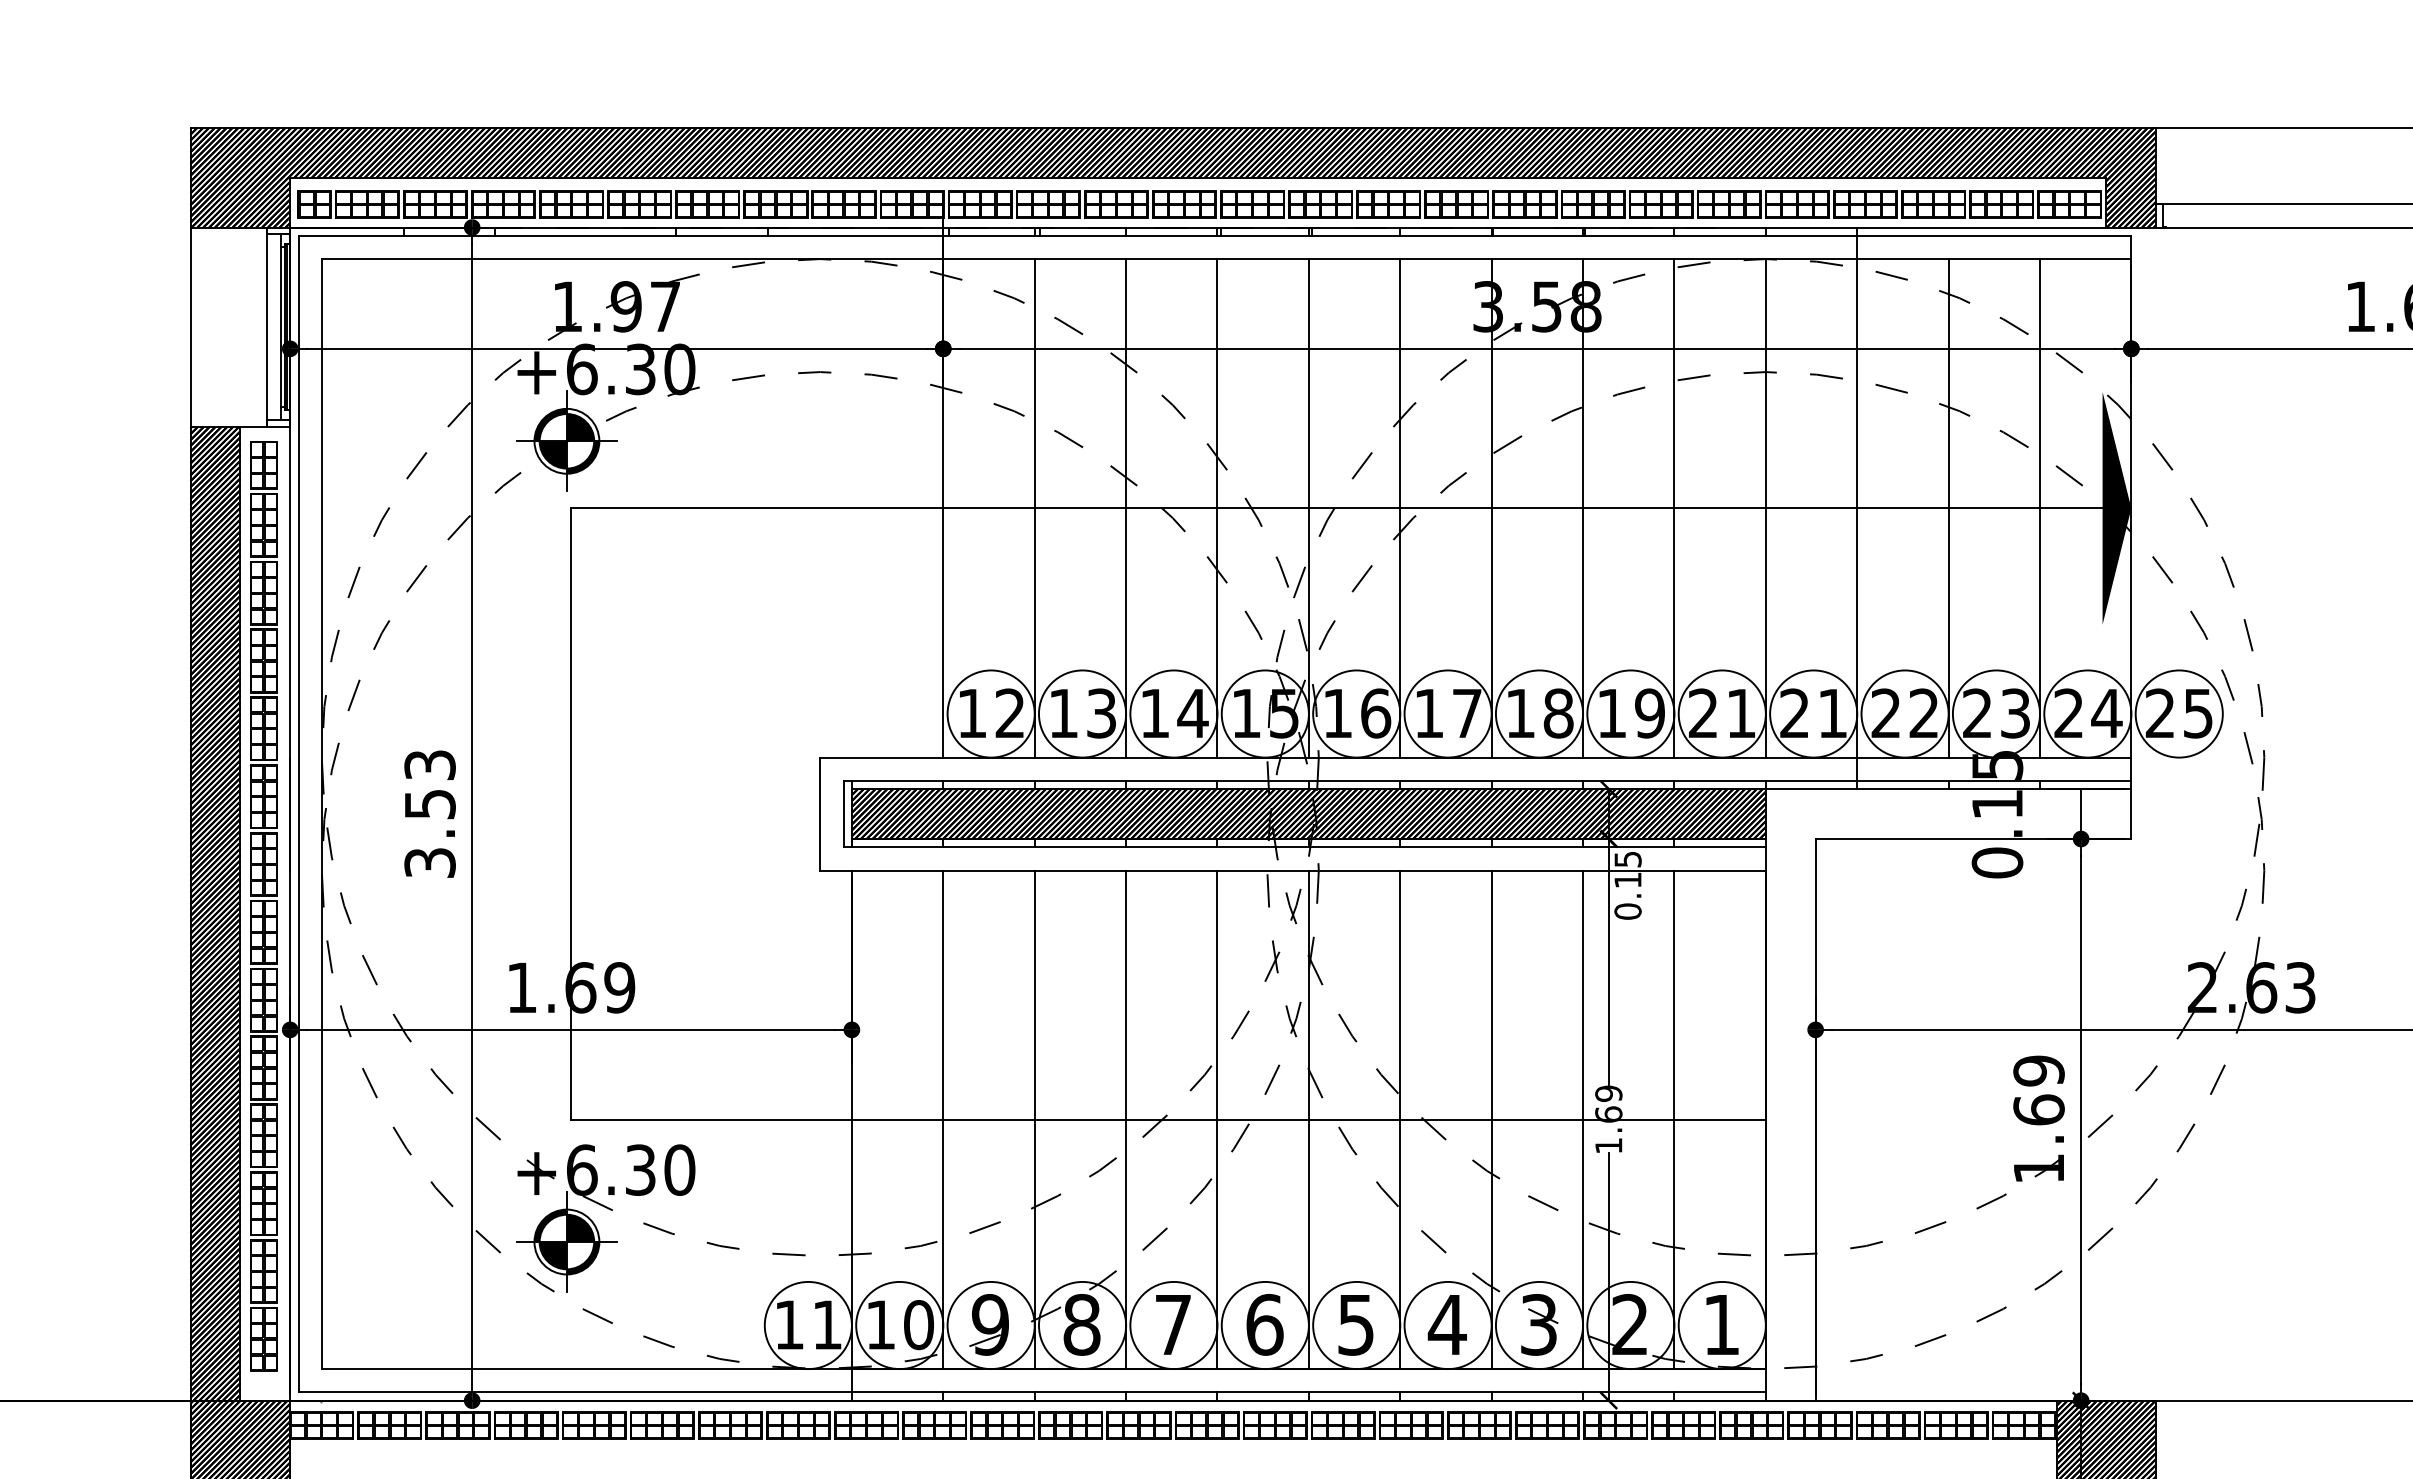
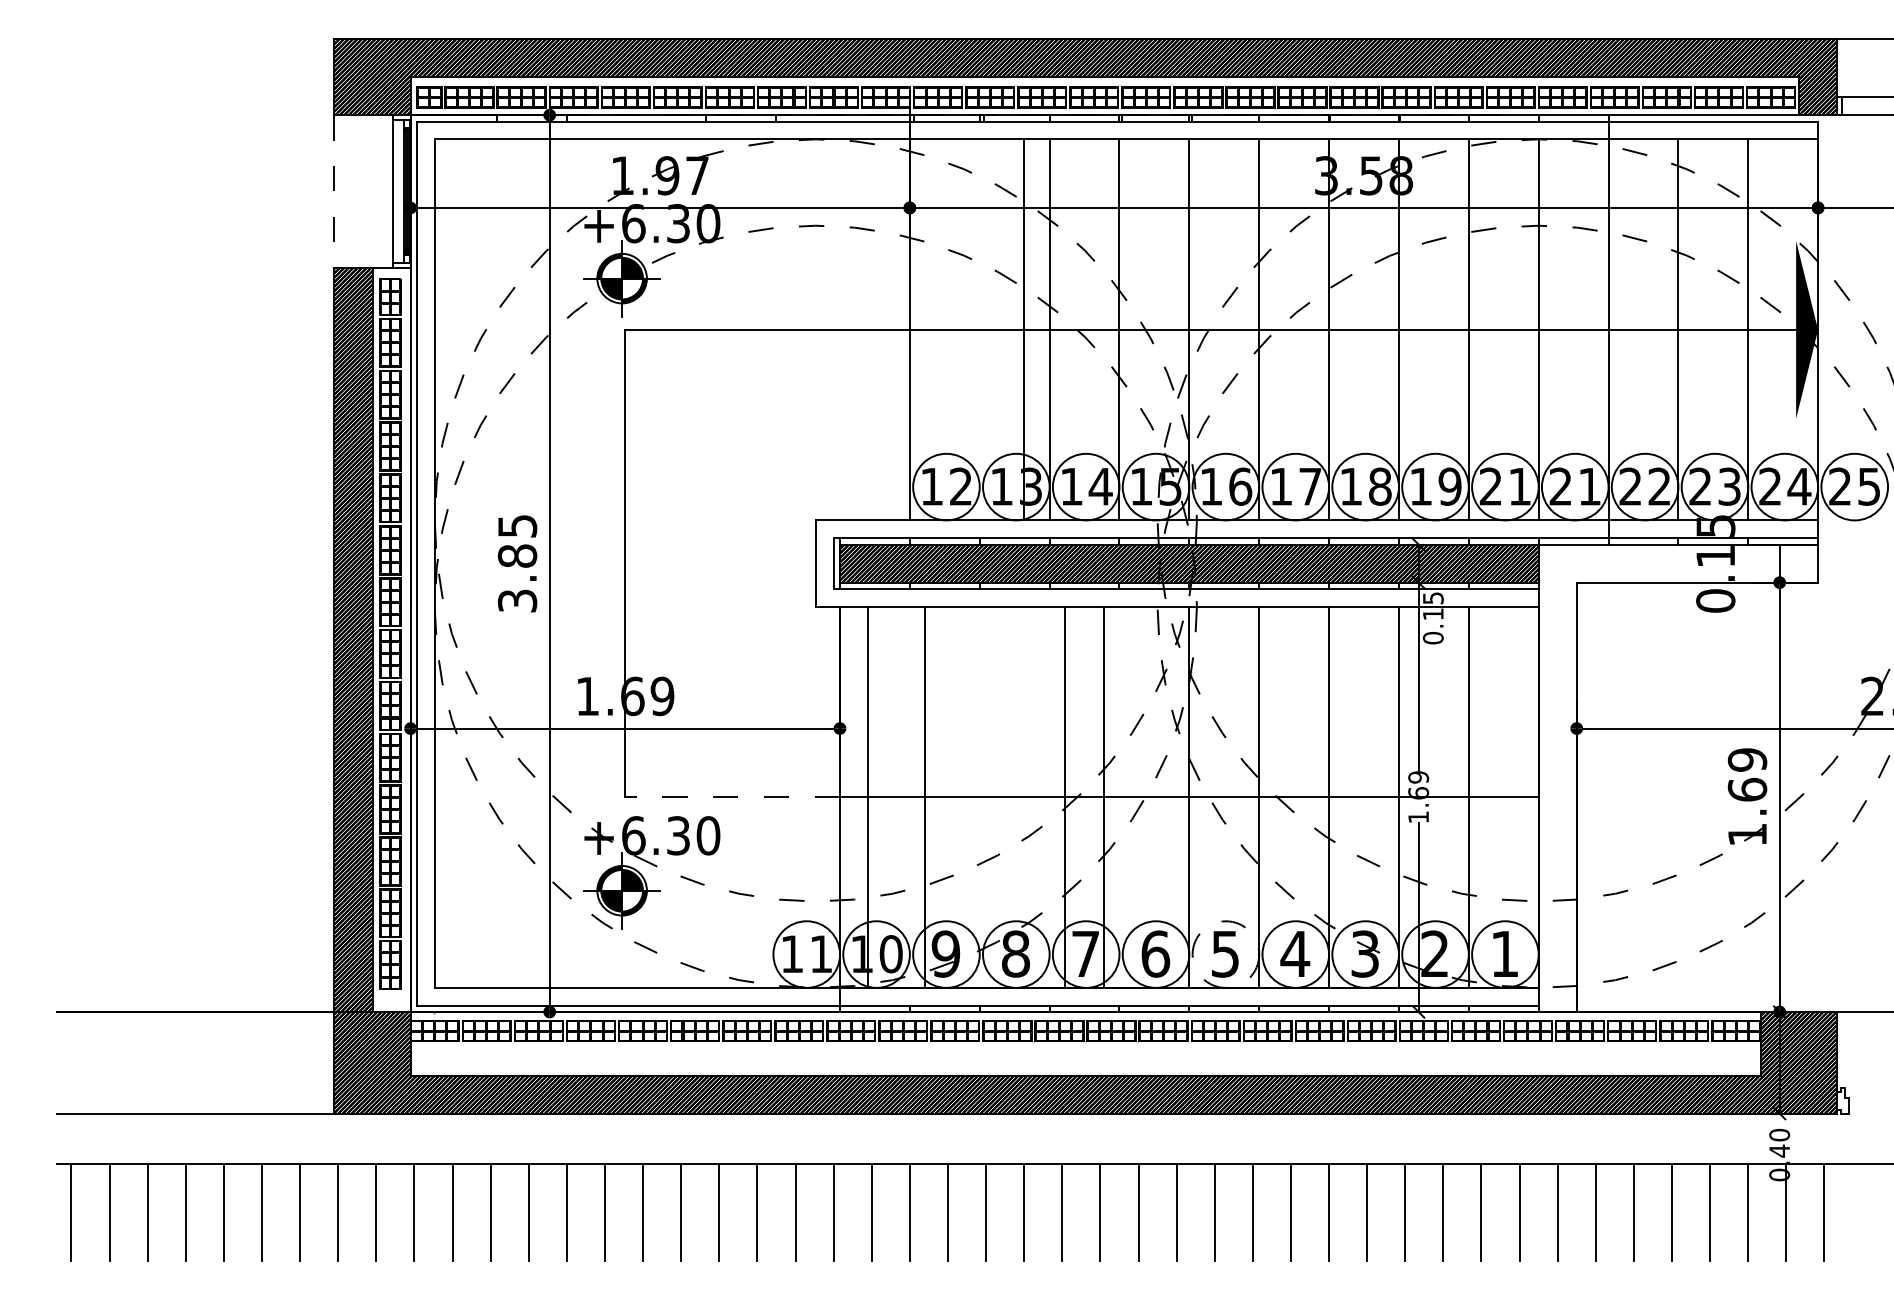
line: (190, 327) -> (334, 191), solid -> dashed
line: (1034, 507) -> (1023, 329), moved
text: (430, 785) -> (517, 541), 3.53 -> 3.85
line: (942, 1118) -> (867, 796), moved
line: (1034, 1118) -> (924, 796), moved
line: (1125, 1118) -> (1103, 796), moved
line: (1217, 1118) -> (1065, 796), moved
line: (711, 1120) -> (732, 797), solid -> dashed
circle: (1356, 1325) -> (1225, 954), solid -> dashed

